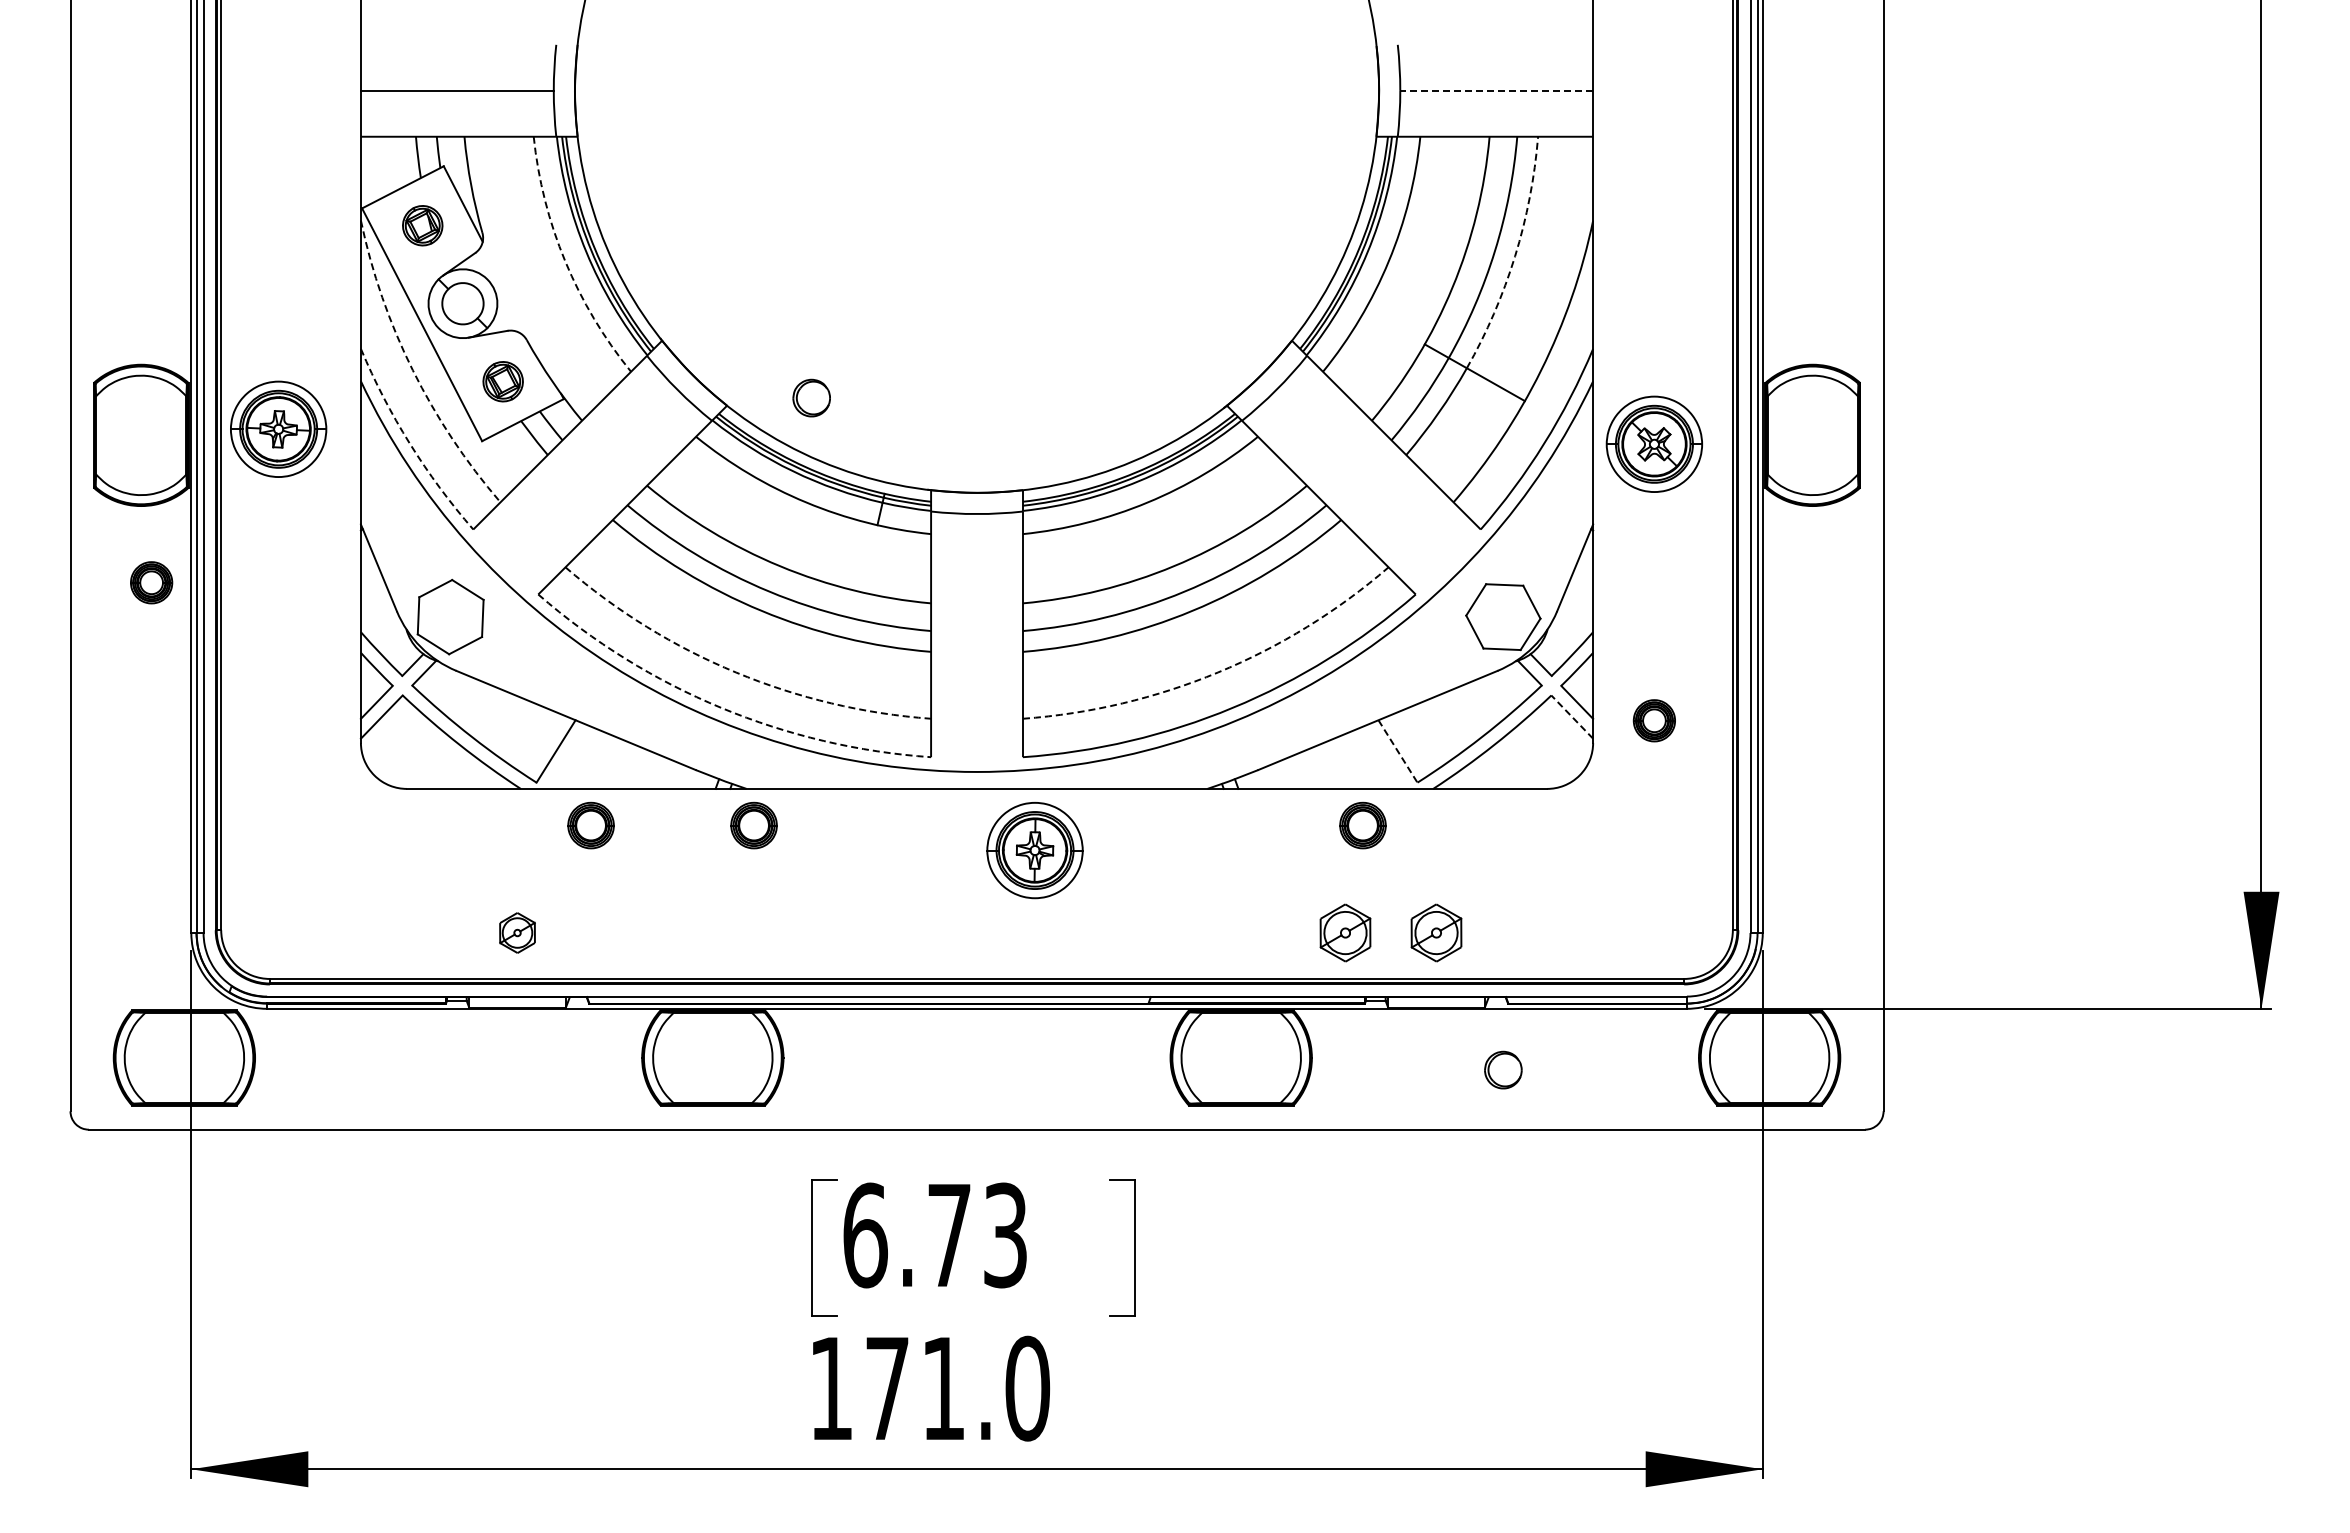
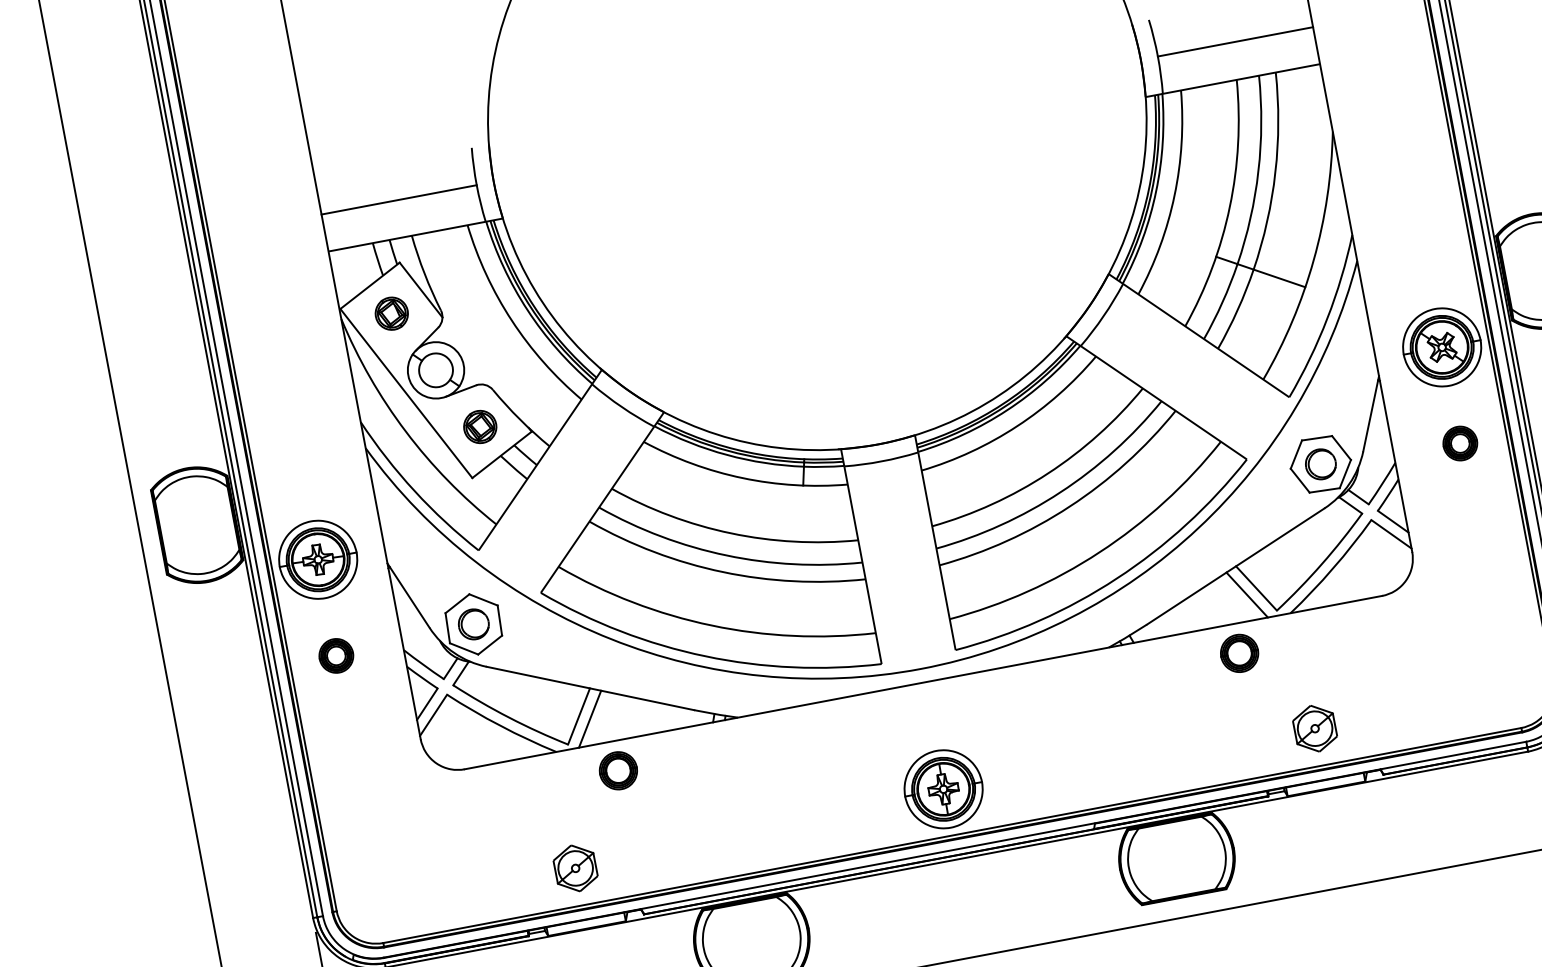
line: (1496, 90) -> (1235, 41), dashed -> solid
arc: (1515, 256) -> (1275, 172), dashed -> solid
arc: (565, 261) -> (512, 320), dashed -> solid
arc: (412, 370) -> (405, 431), dashed -> solid
part: (811, 397) -> (473, 623), moved
part: (278, 428) -> (317, 559), moved
arc: (409, 443) -> (414, 490), dashed -> solid
part: (1653, 443) -> (1441, 346), moved
part: (151, 582) -> (336, 655), moved
arc: (736, 672) -> (712, 625), dashed -> solid
arc: (1218, 672) -> (1100, 552), dashed -> solid
arc: (721, 707) -> (705, 655), dashed -> solid
line: (1571, 716) -> (1390, 533), dashed -> solid
part: (1653, 720) -> (1459, 443), moved
line: (1397, 751) -> (1256, 588), dashed -> solid
line: (568, 756) -> (589, 718), added
line: (1385, 756) -> (1247, 594), added
part: (753, 825) -> (749, 746), removed
part: (1034, 850) -> (943, 789), moved
part: (517, 932) -> (575, 868), size x1.43
part: (1345, 932) -> (1241, 742), removed
part: (1503, 1069) -> (1320, 463), moved

